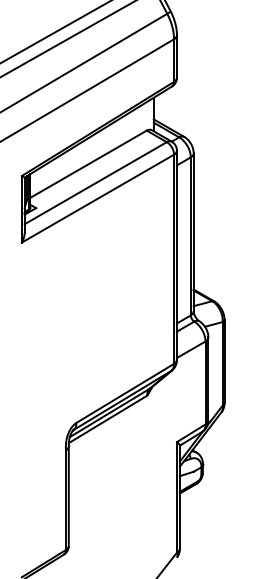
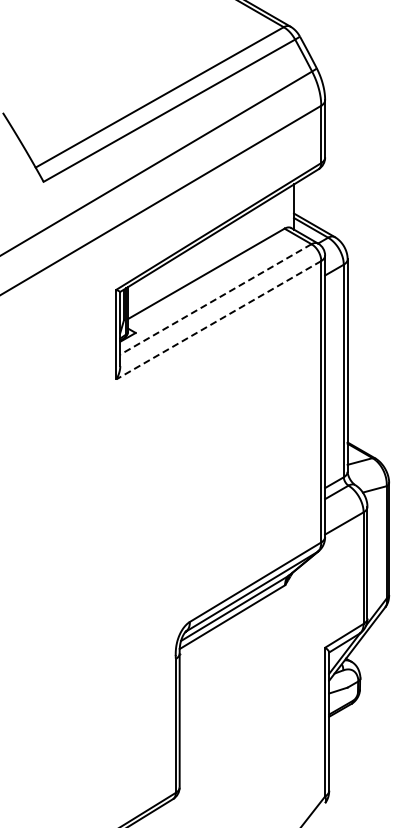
line: (95, 183) -> (215, 299), solid -> dashed
line: (97, 198) -> (218, 320), solid -> dashed

